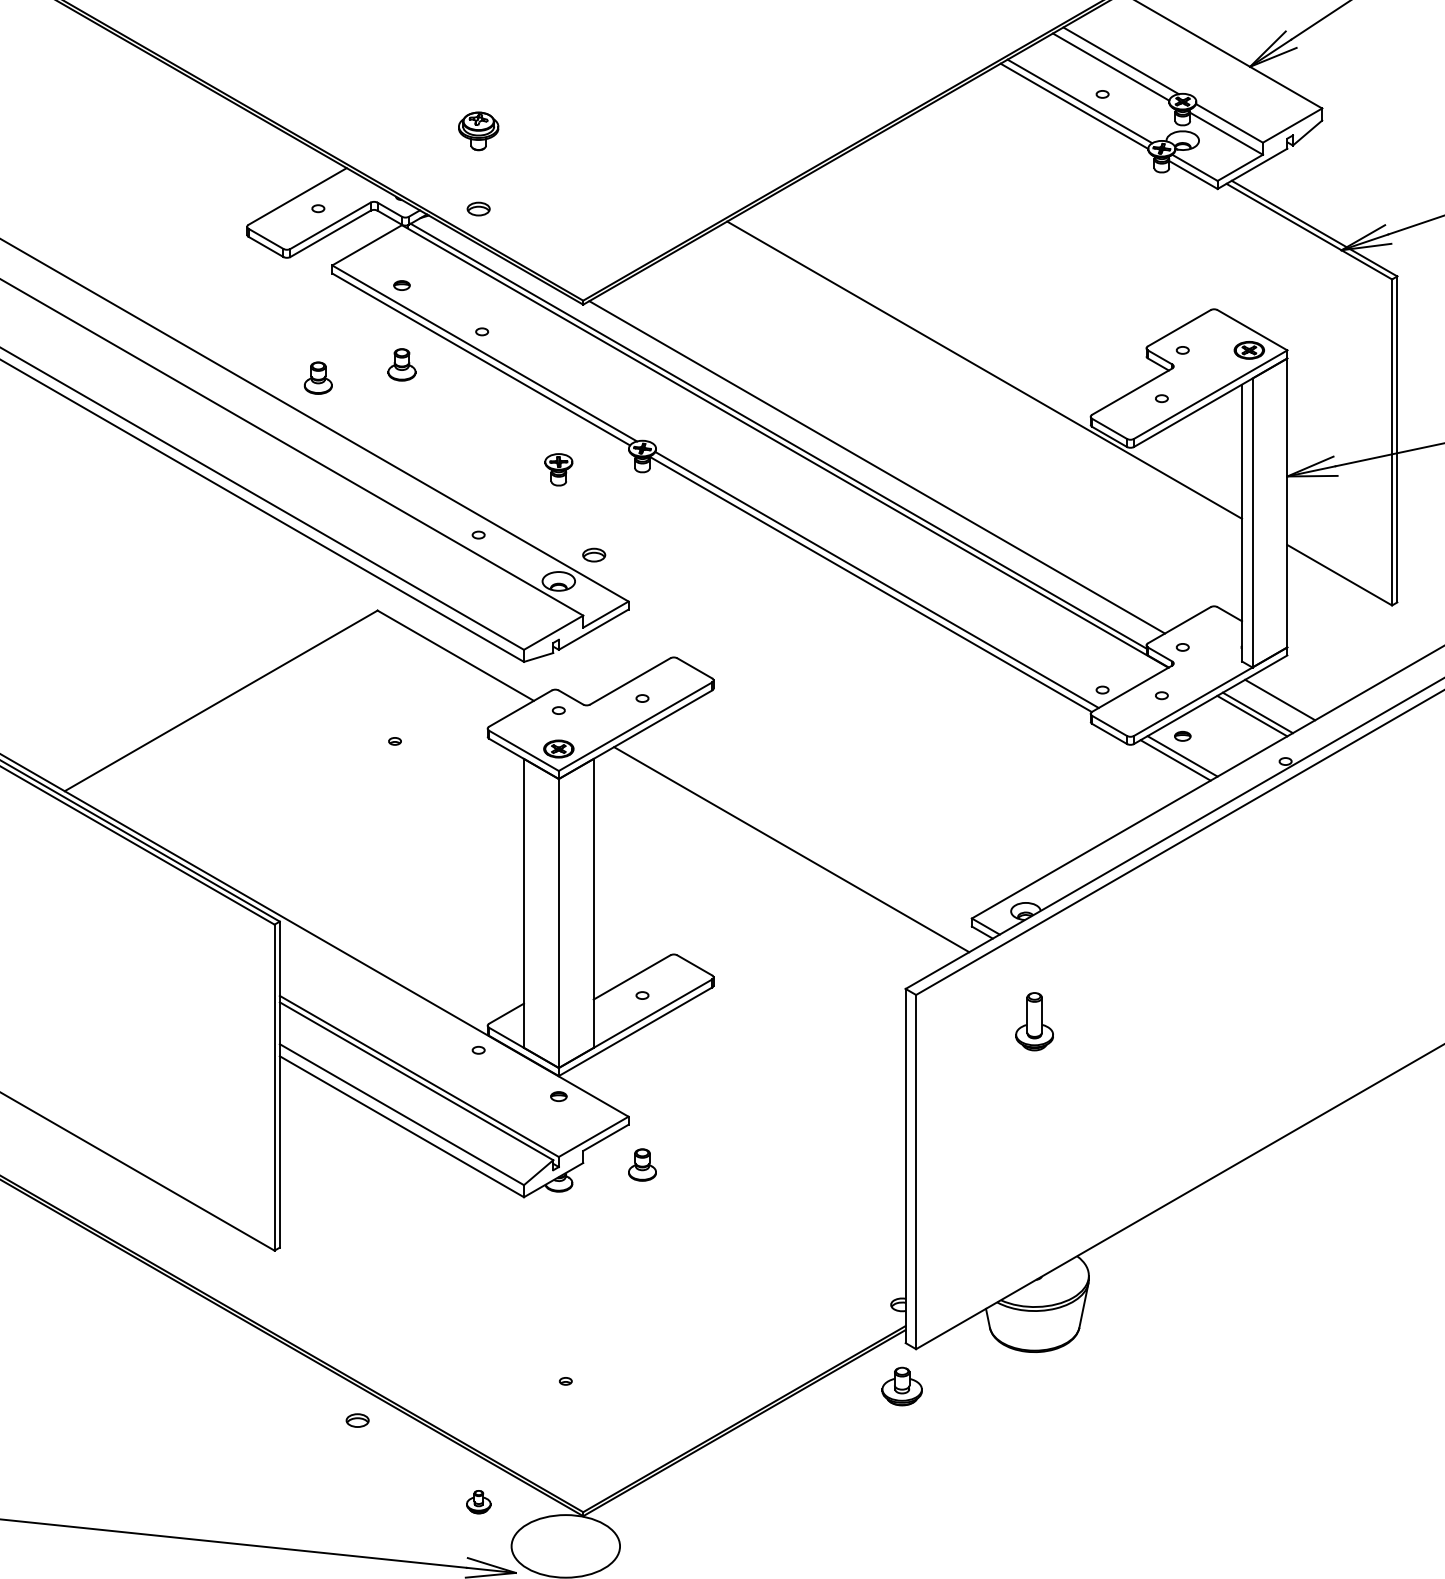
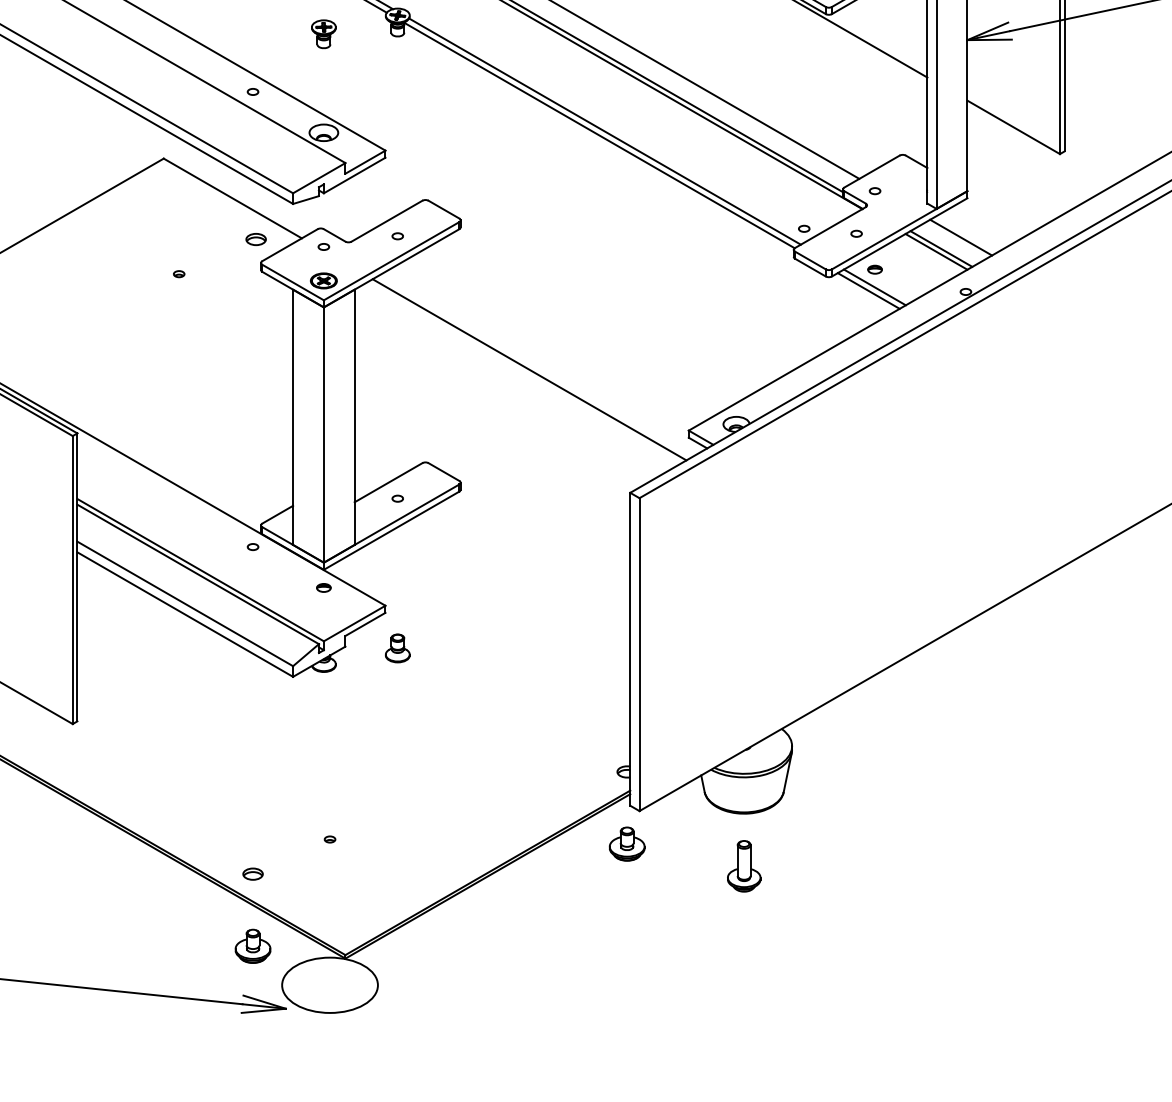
part: (594, 554) -> (256, 238), moved
part: (1034, 1021) -> (744, 866), moved
part: (357, 1420) -> (252, 874), moved
part: (478, 1501) -> (252, 945), size x1.67

